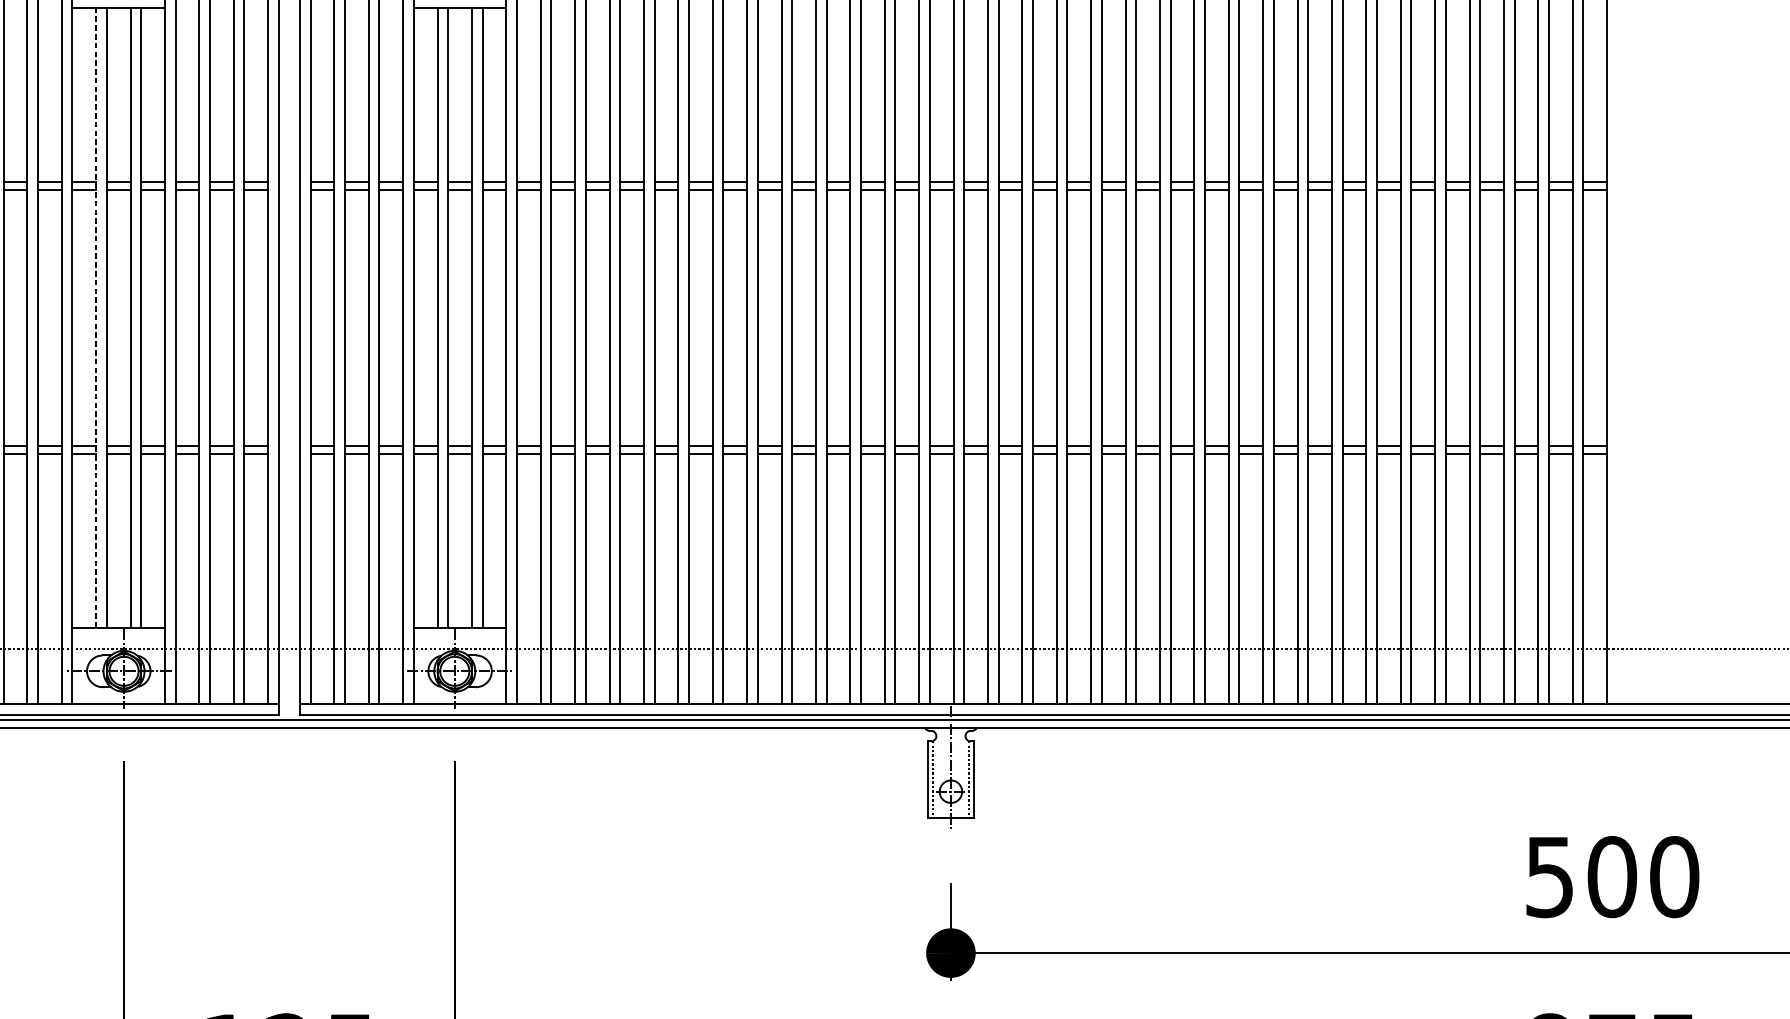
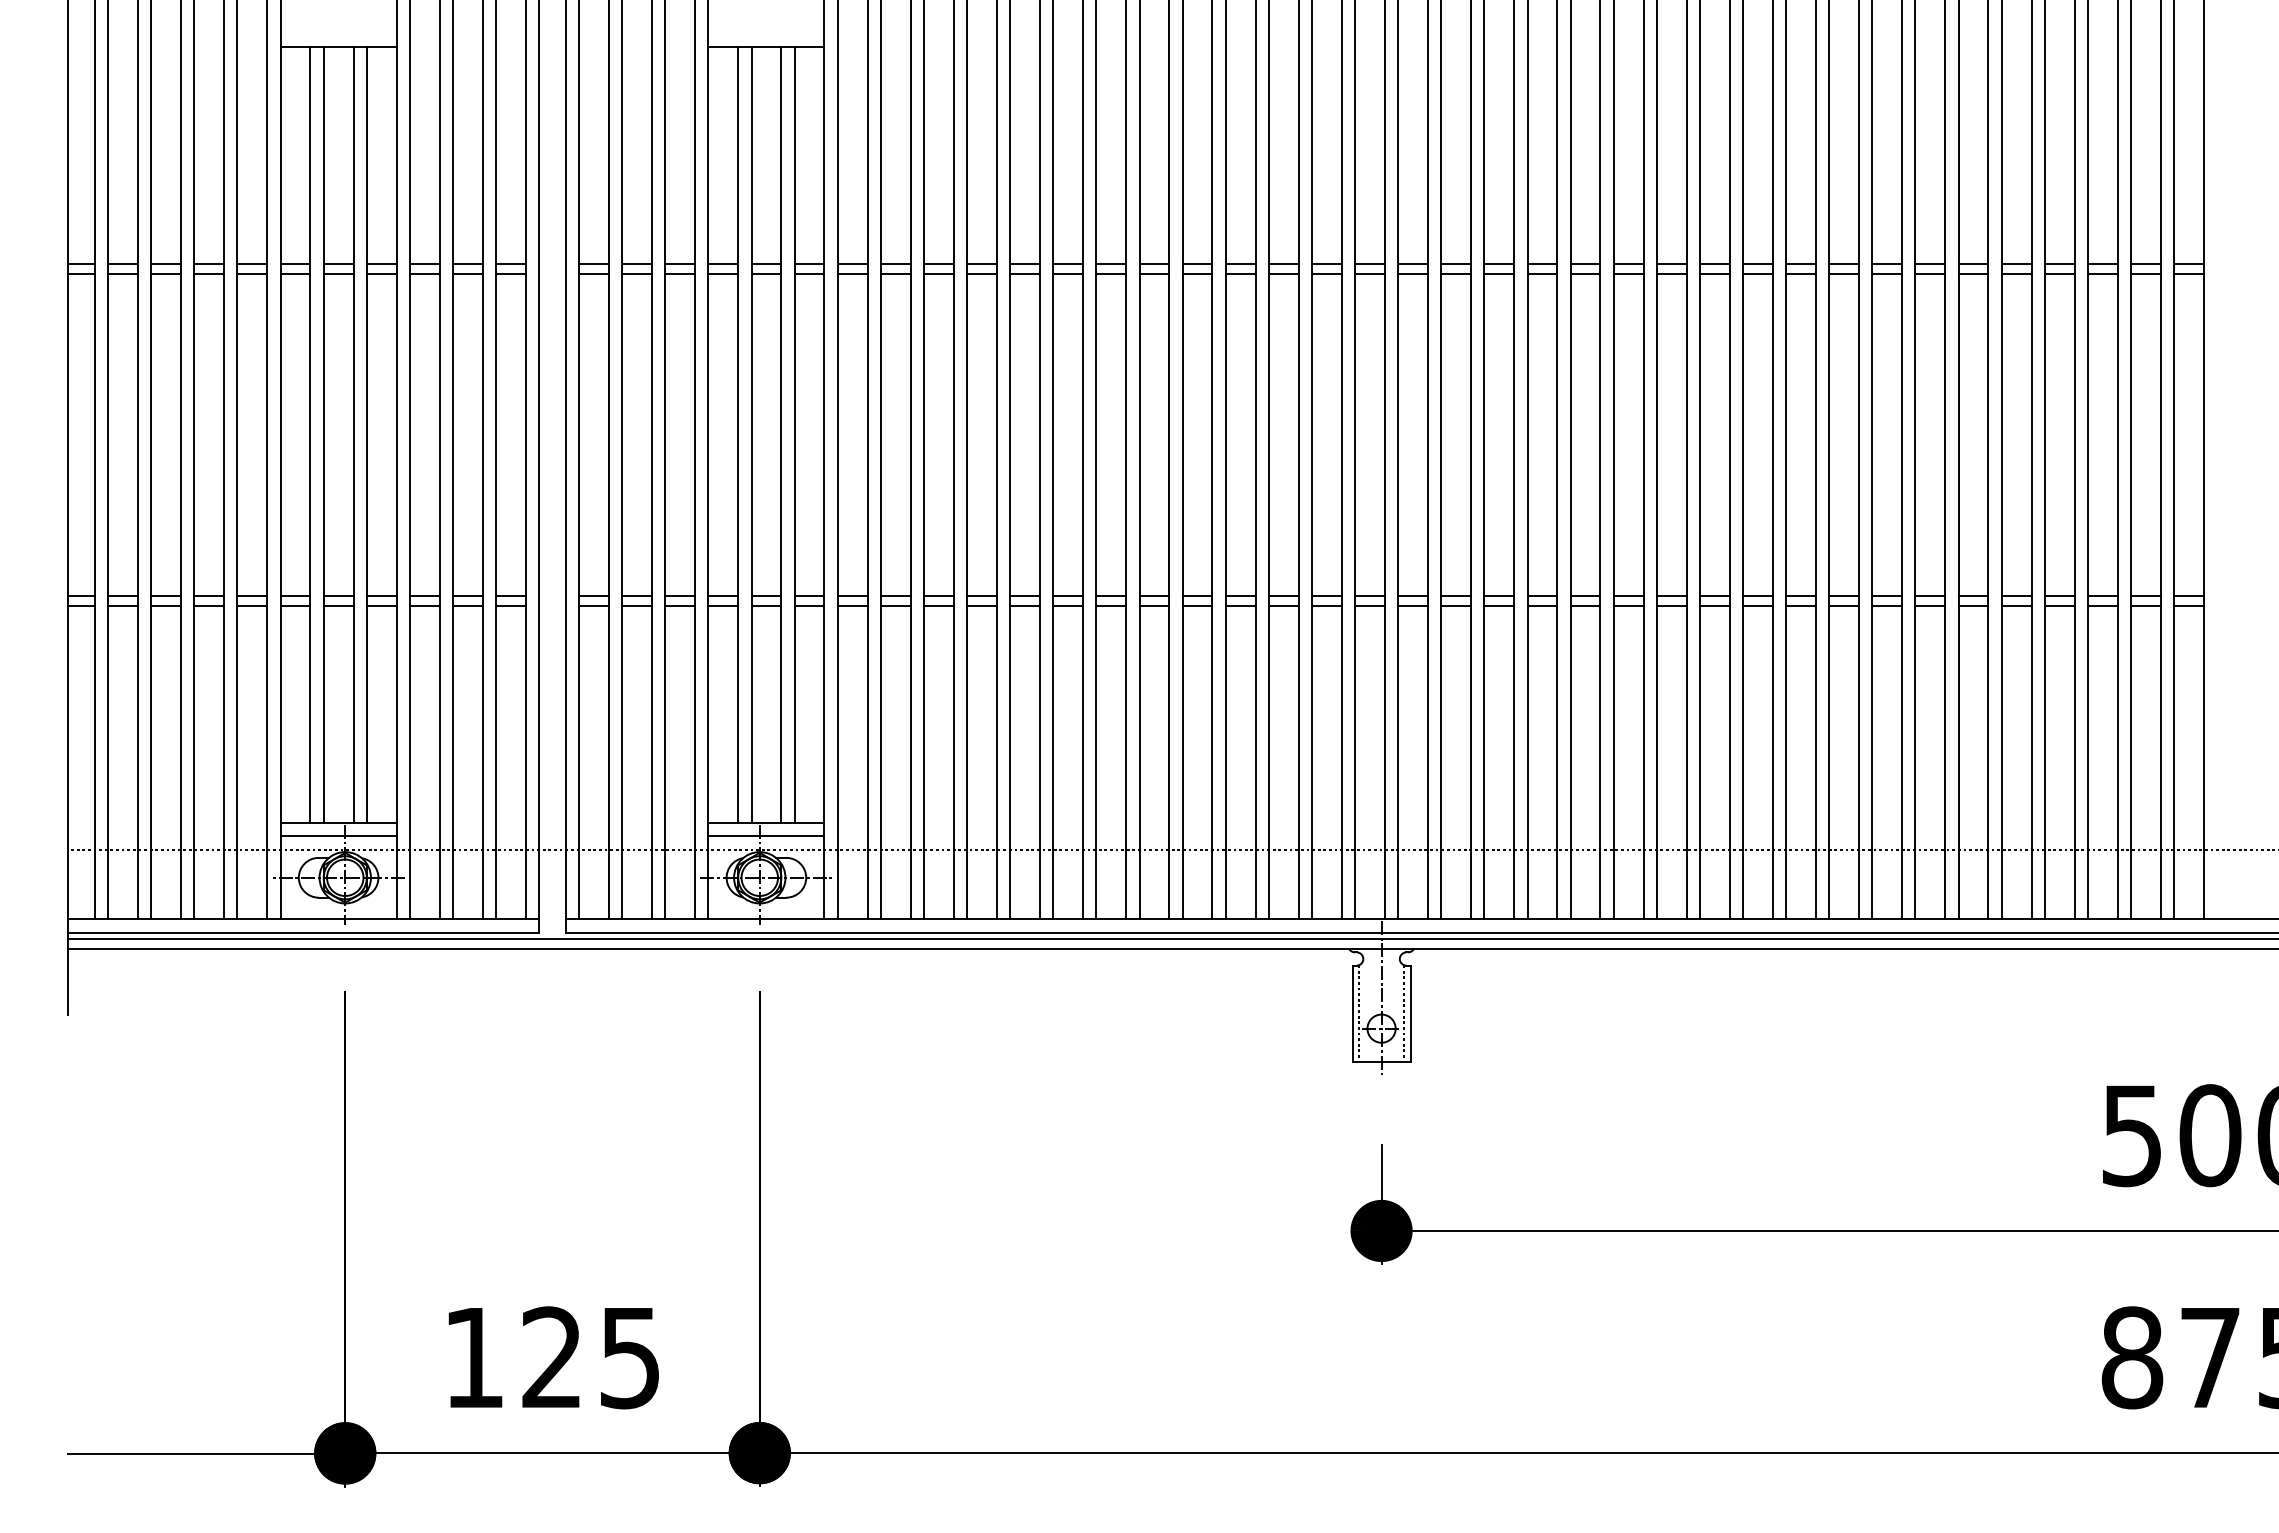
line: (96, 318) -> (310, 435), dashed -> solid
line: (118, 638) -> (338, 836), added
line: (460, 638) -> (766, 836), added

